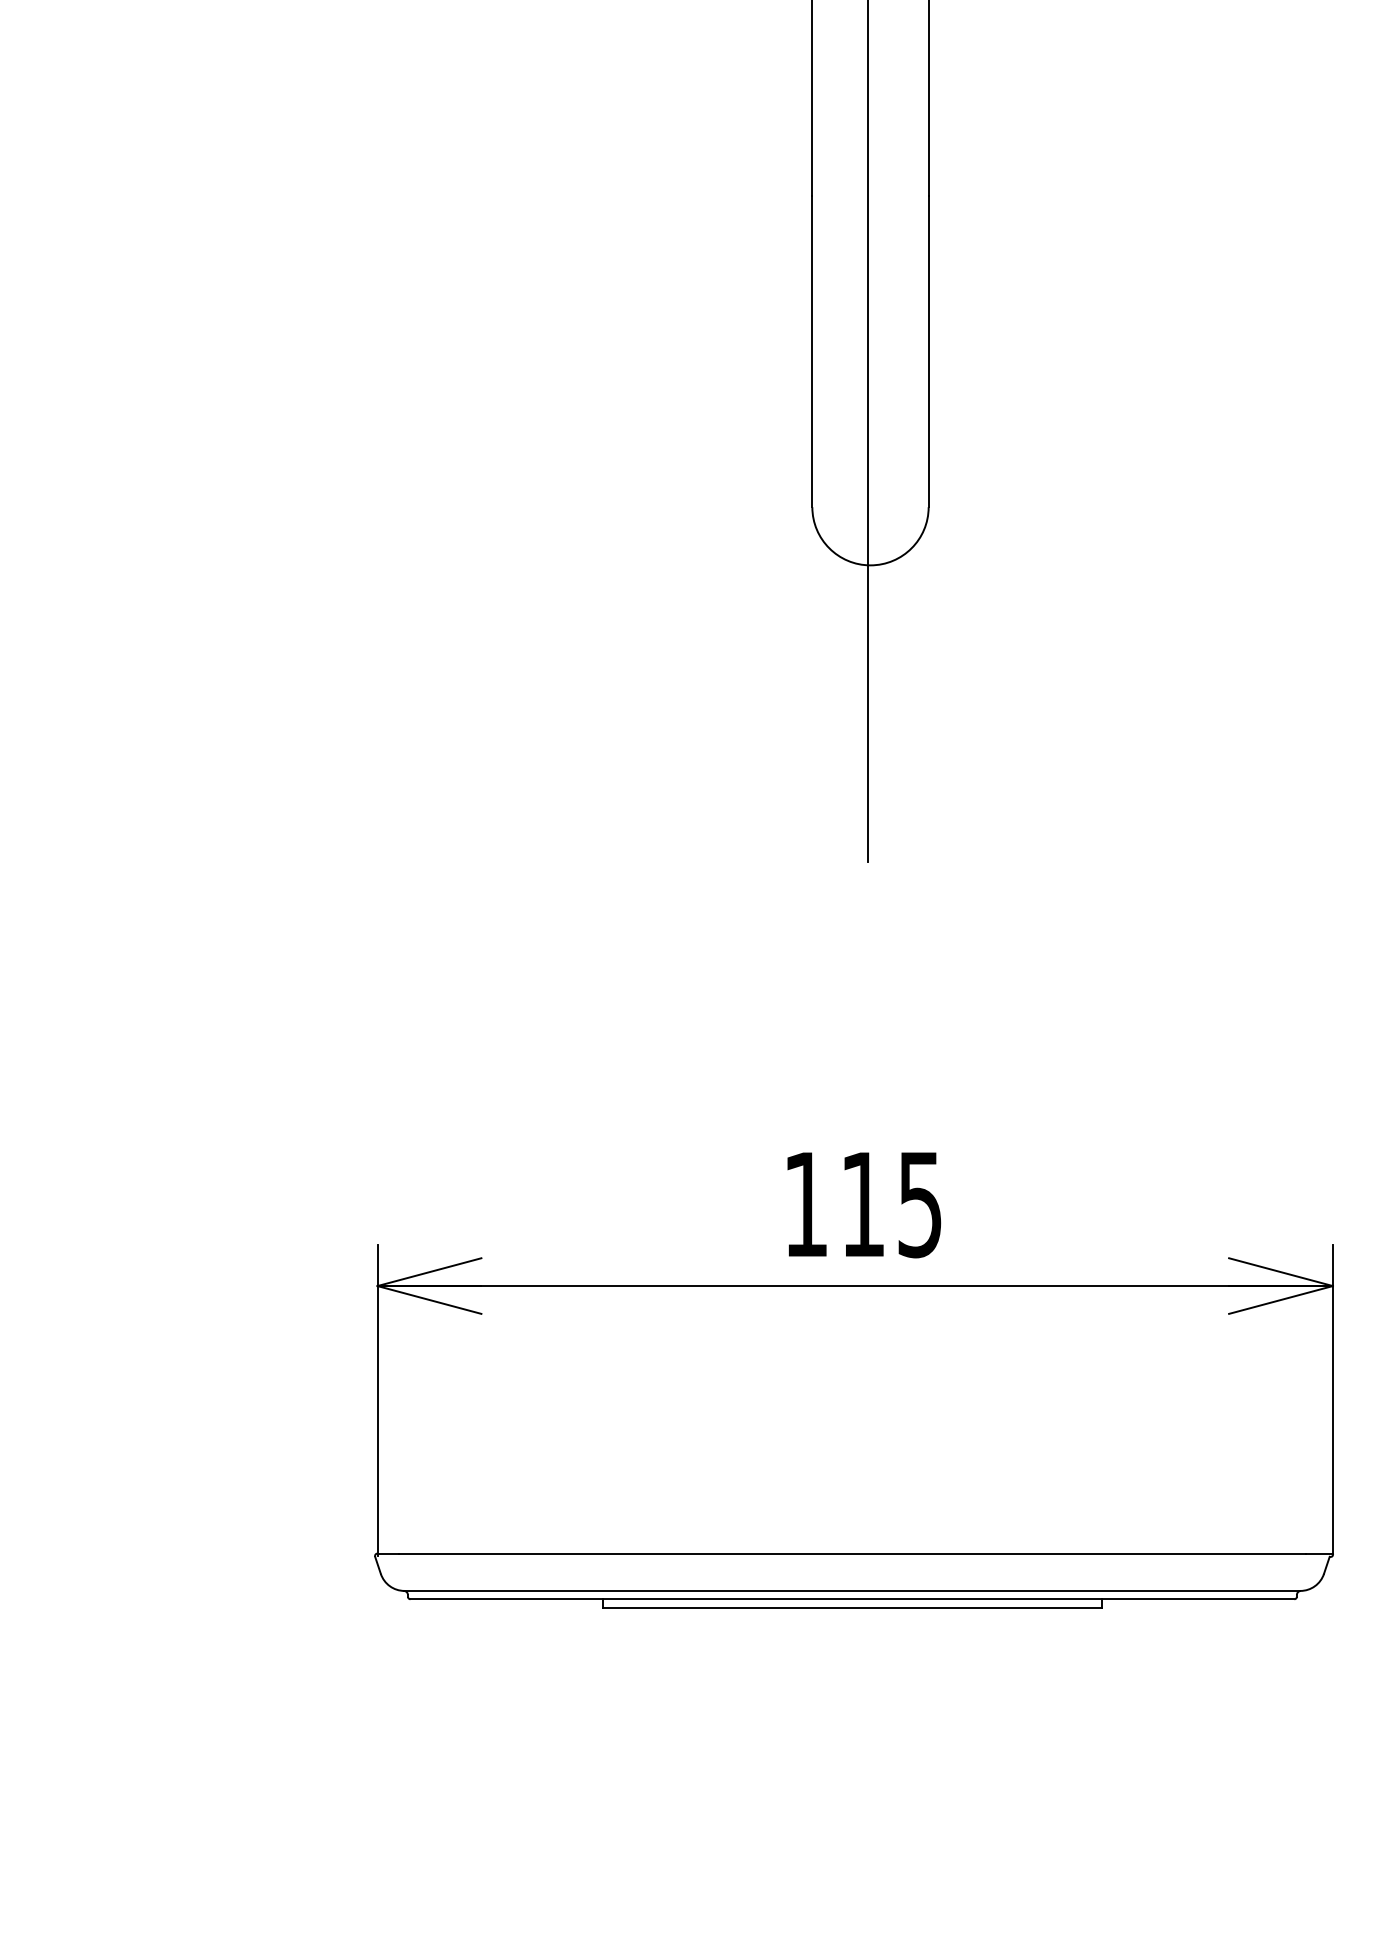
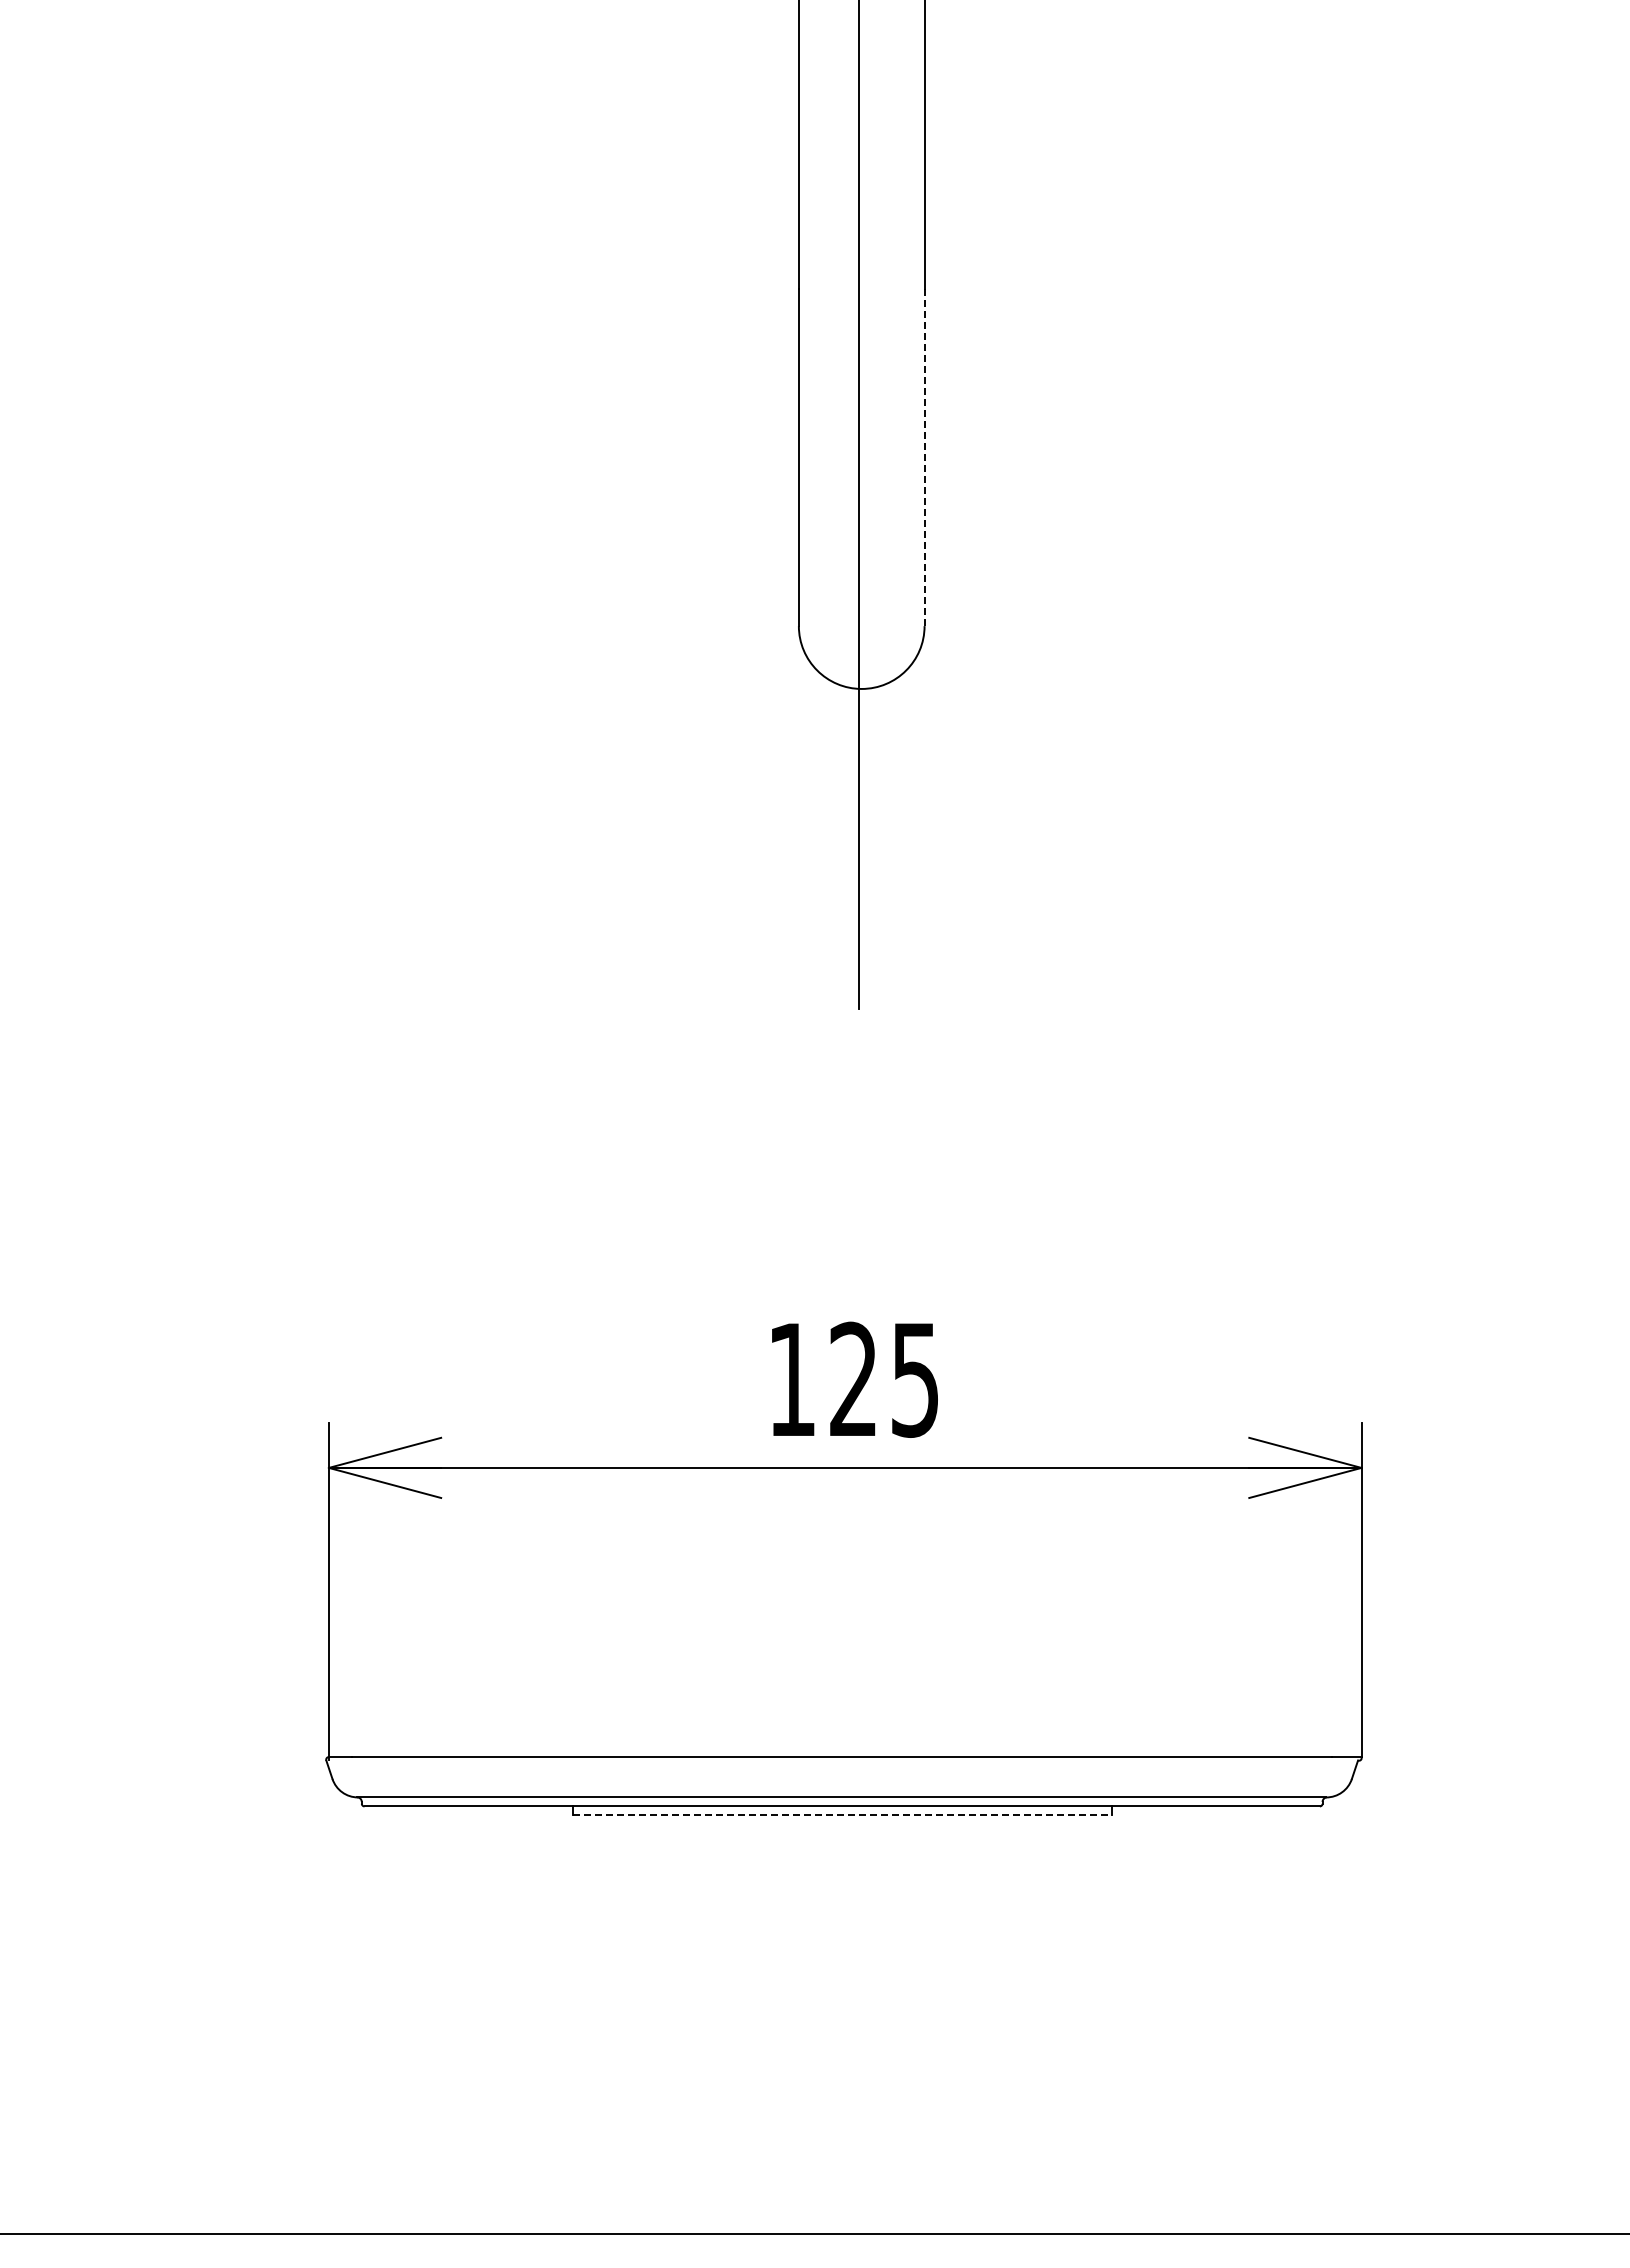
line: (928, 351) -> (924, 457), solid -> dashed
text: (861, 1203) -> (852, 1378), 115 -> 125
line: (852, 1607) -> (842, 1815), solid -> dashed

